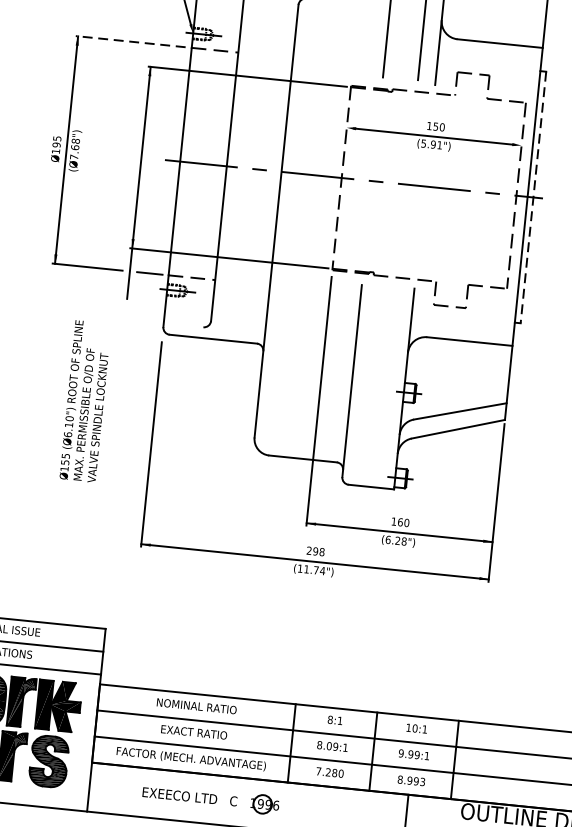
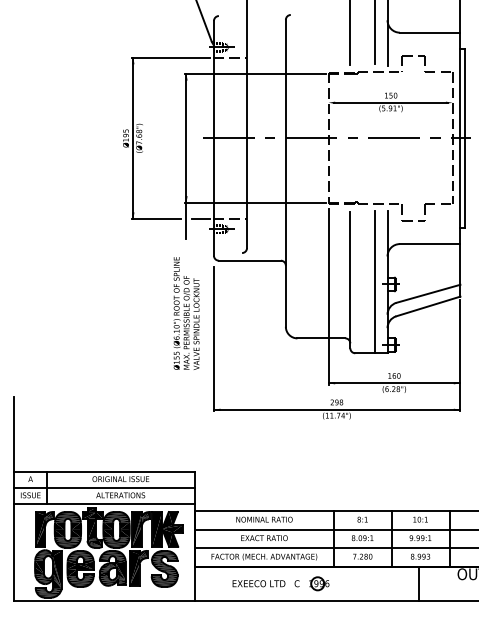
line: (130, 41) -> (170, 57), dashed -> solid
line: (533, 197) -> (464, 138), dashed -> solid
line: (387, 387) -> (375, 282), added
text: (85, 401) -> (186, 313), moved

